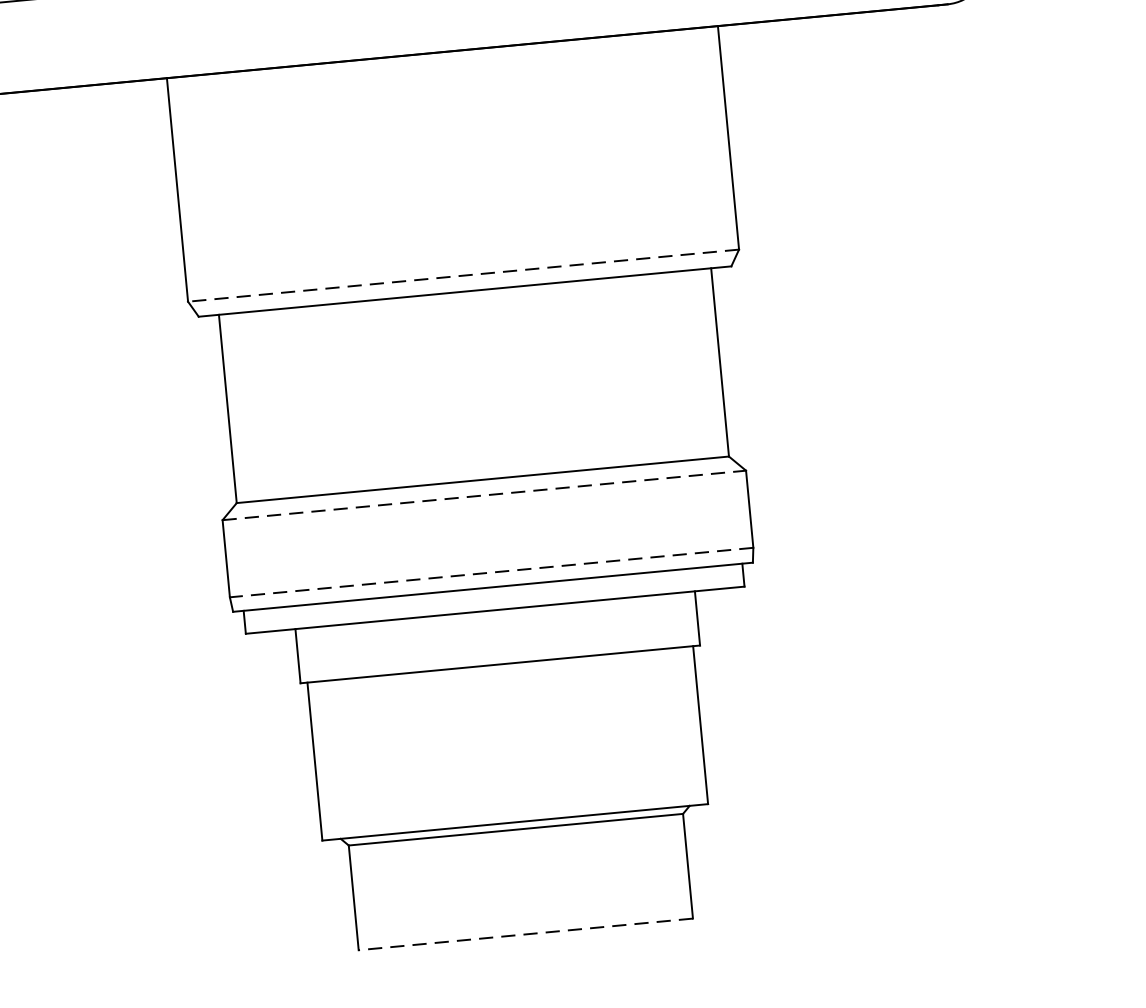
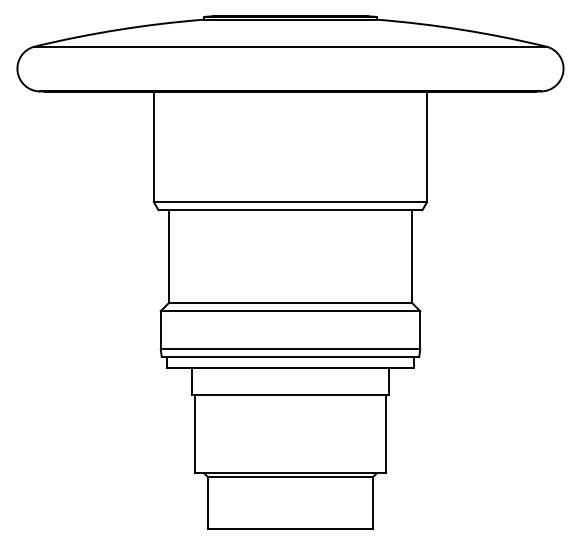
line: (463, 276) -> (290, 202), dashed -> solid
line: (484, 496) -> (290, 311), dashed -> solid
line: (491, 572) -> (290, 349), dashed -> solid
line: (525, 933) -> (290, 528), dashed -> solid

